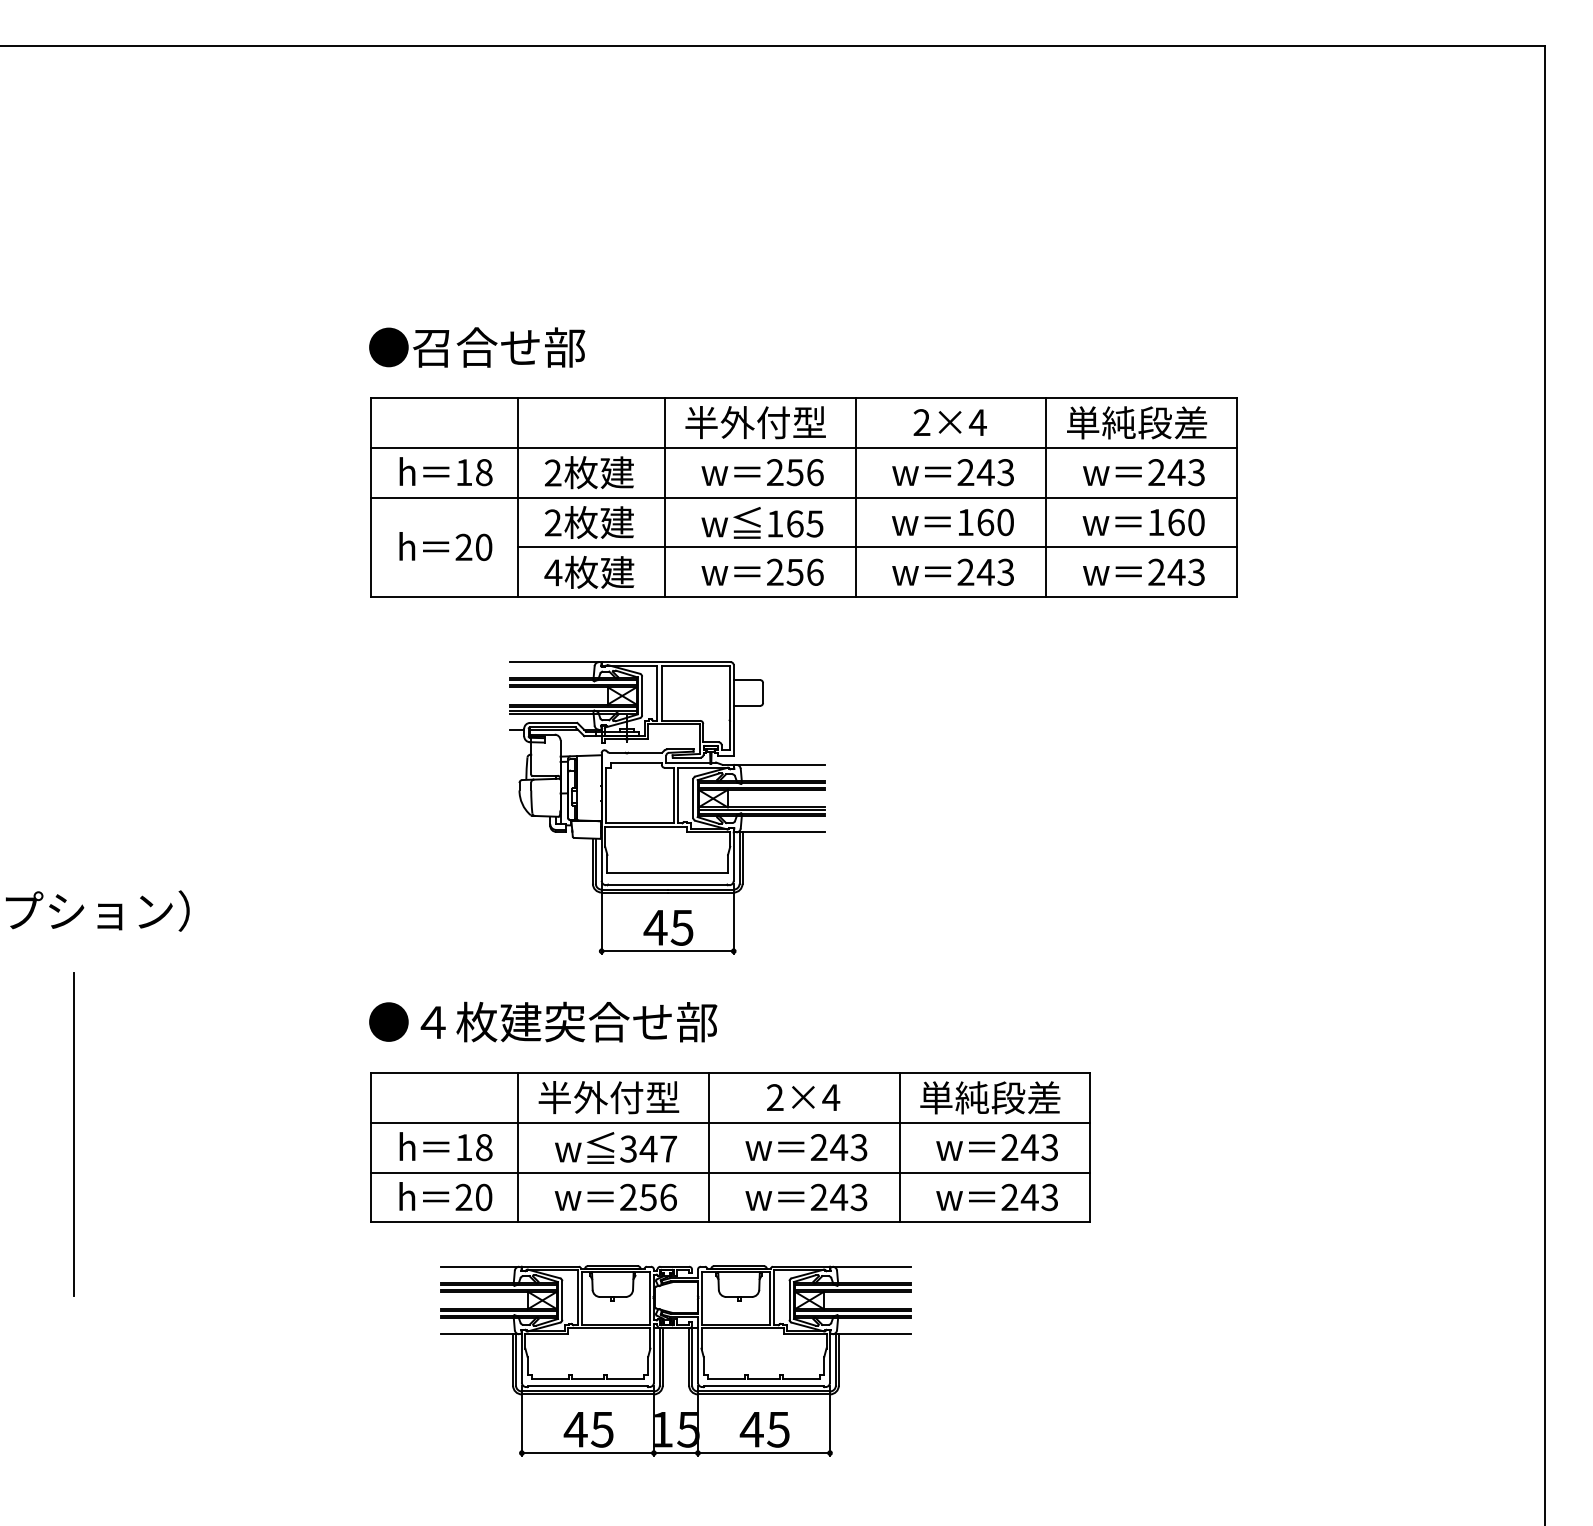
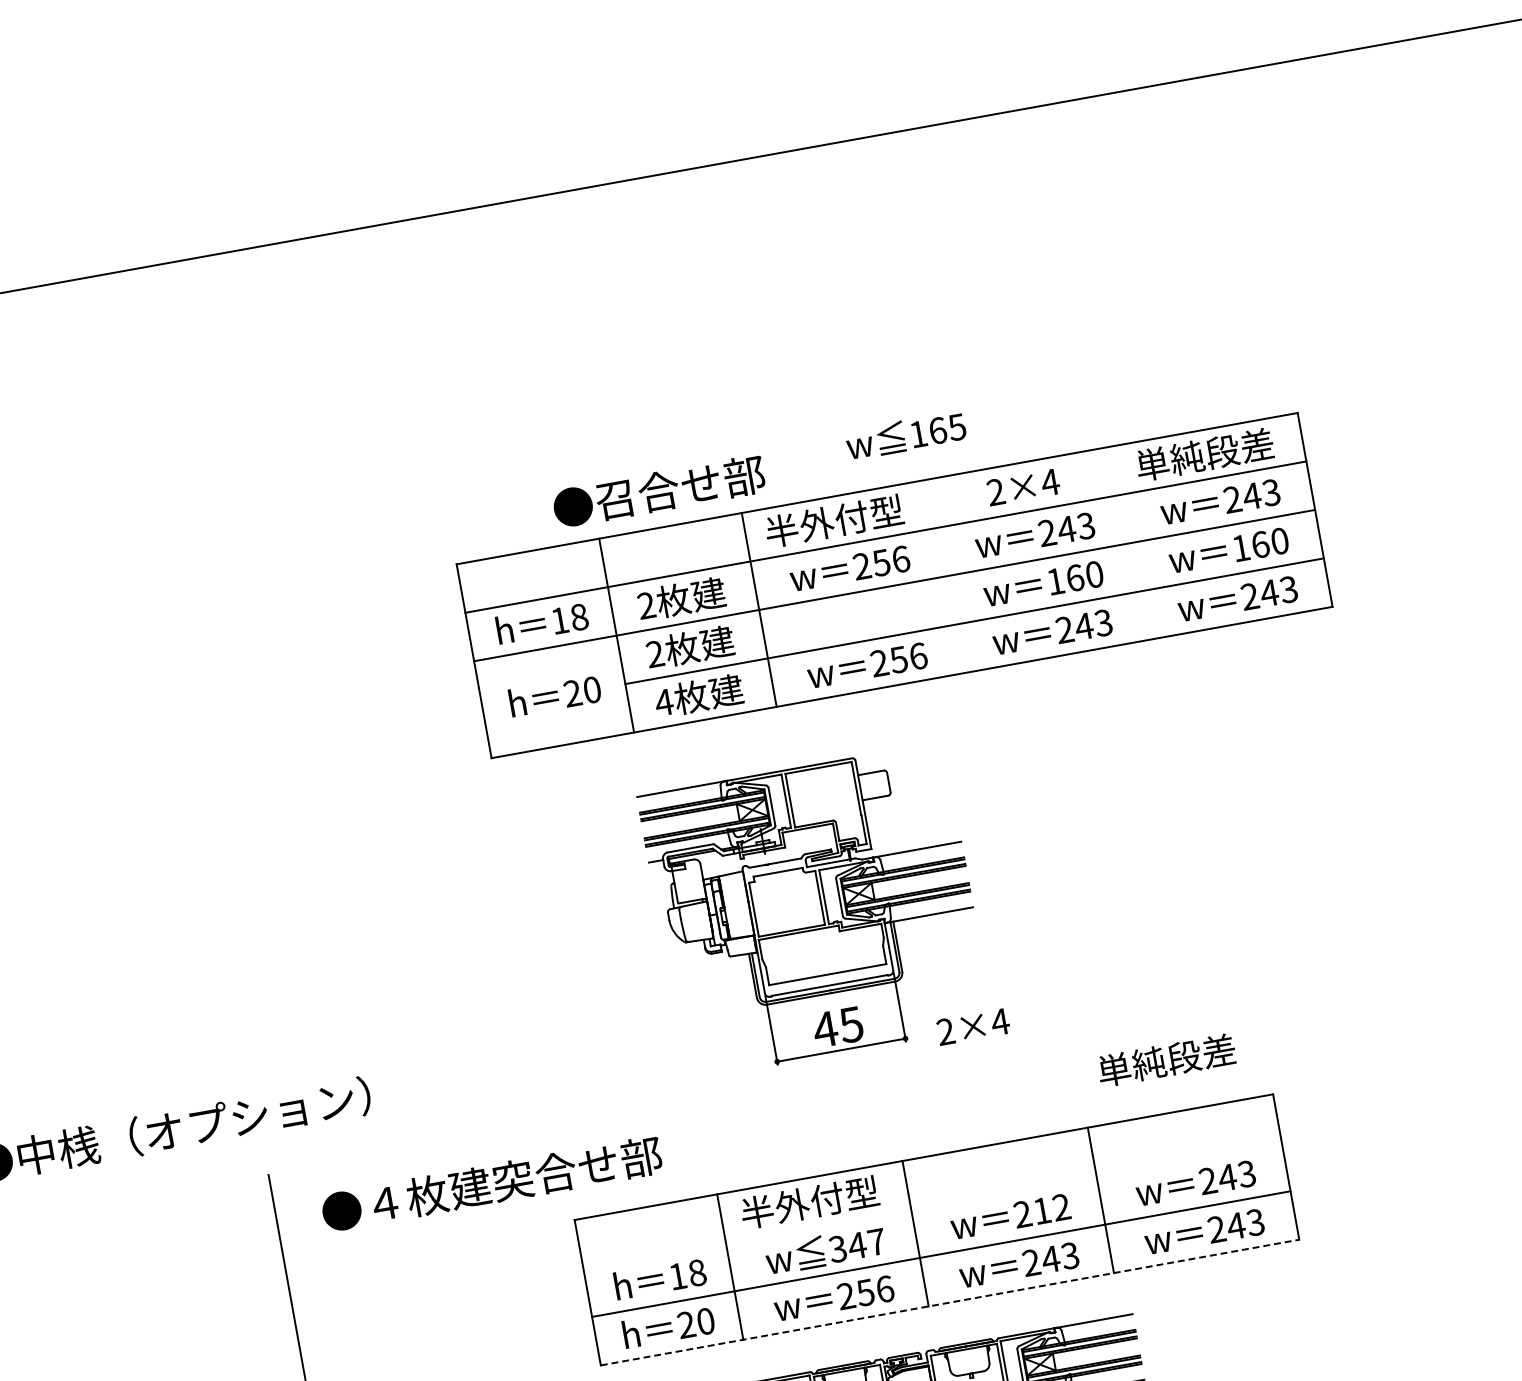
text: (477, 347) -> (659, 491), moved
line: (855, 497) -> (944, 576), removed
line: (1046, 497) -> (1130, 543), removed
text: (762, 522) -> (905, 435), moved
text: (543, 1021) -> (492, 1183), moved
text: (803, 1097) -> (973, 1026), moved
text: (990, 1097) -> (1166, 1060), moved
line: (730, 1122) -> (932, 1205), removed
text: (848, 1147) -> (1051, 1209), 243 -> 212
line: (730, 1222) -> (949, 1302), solid -> dashed

